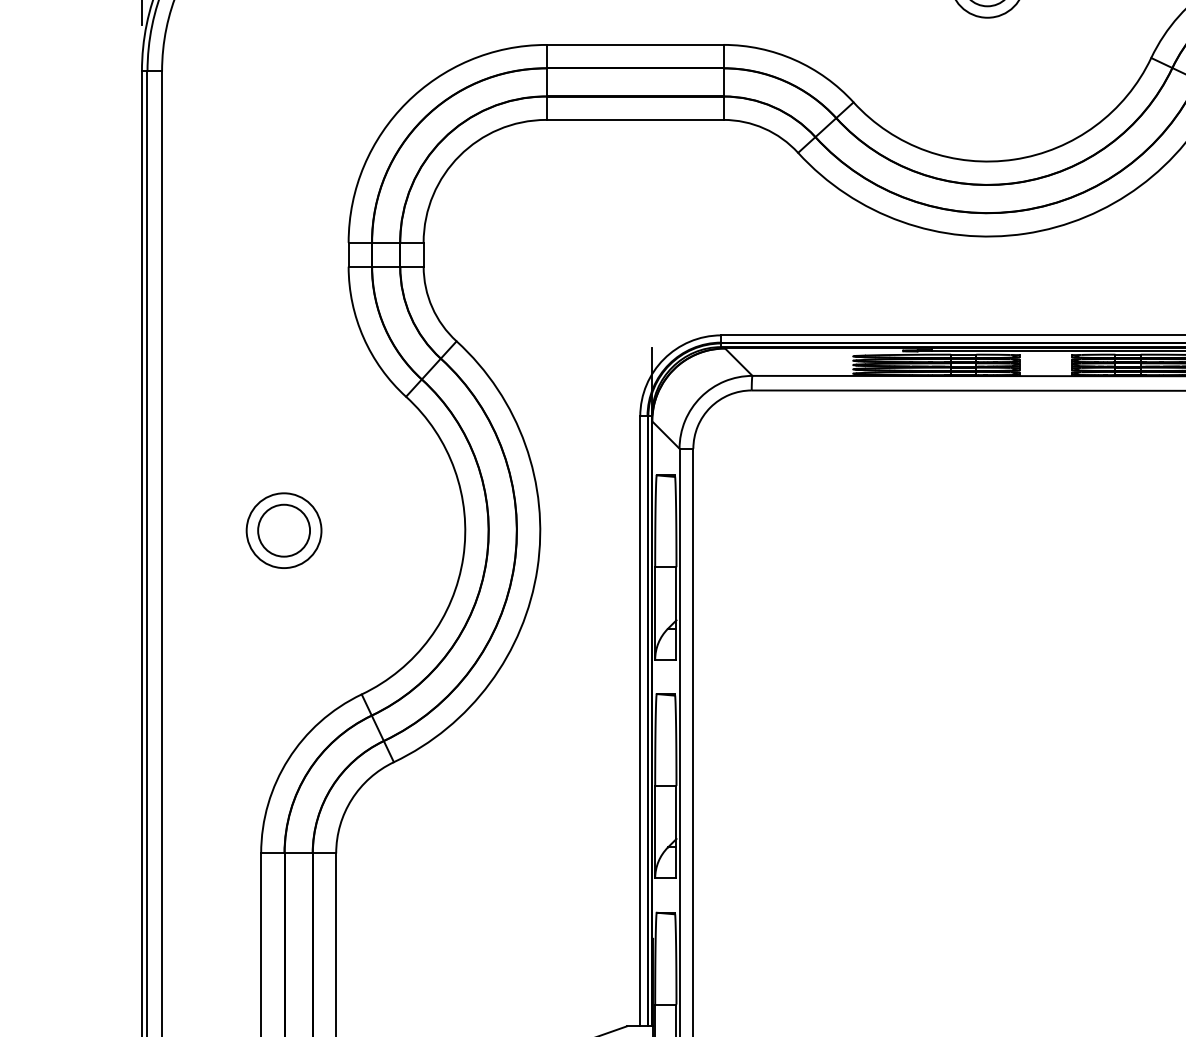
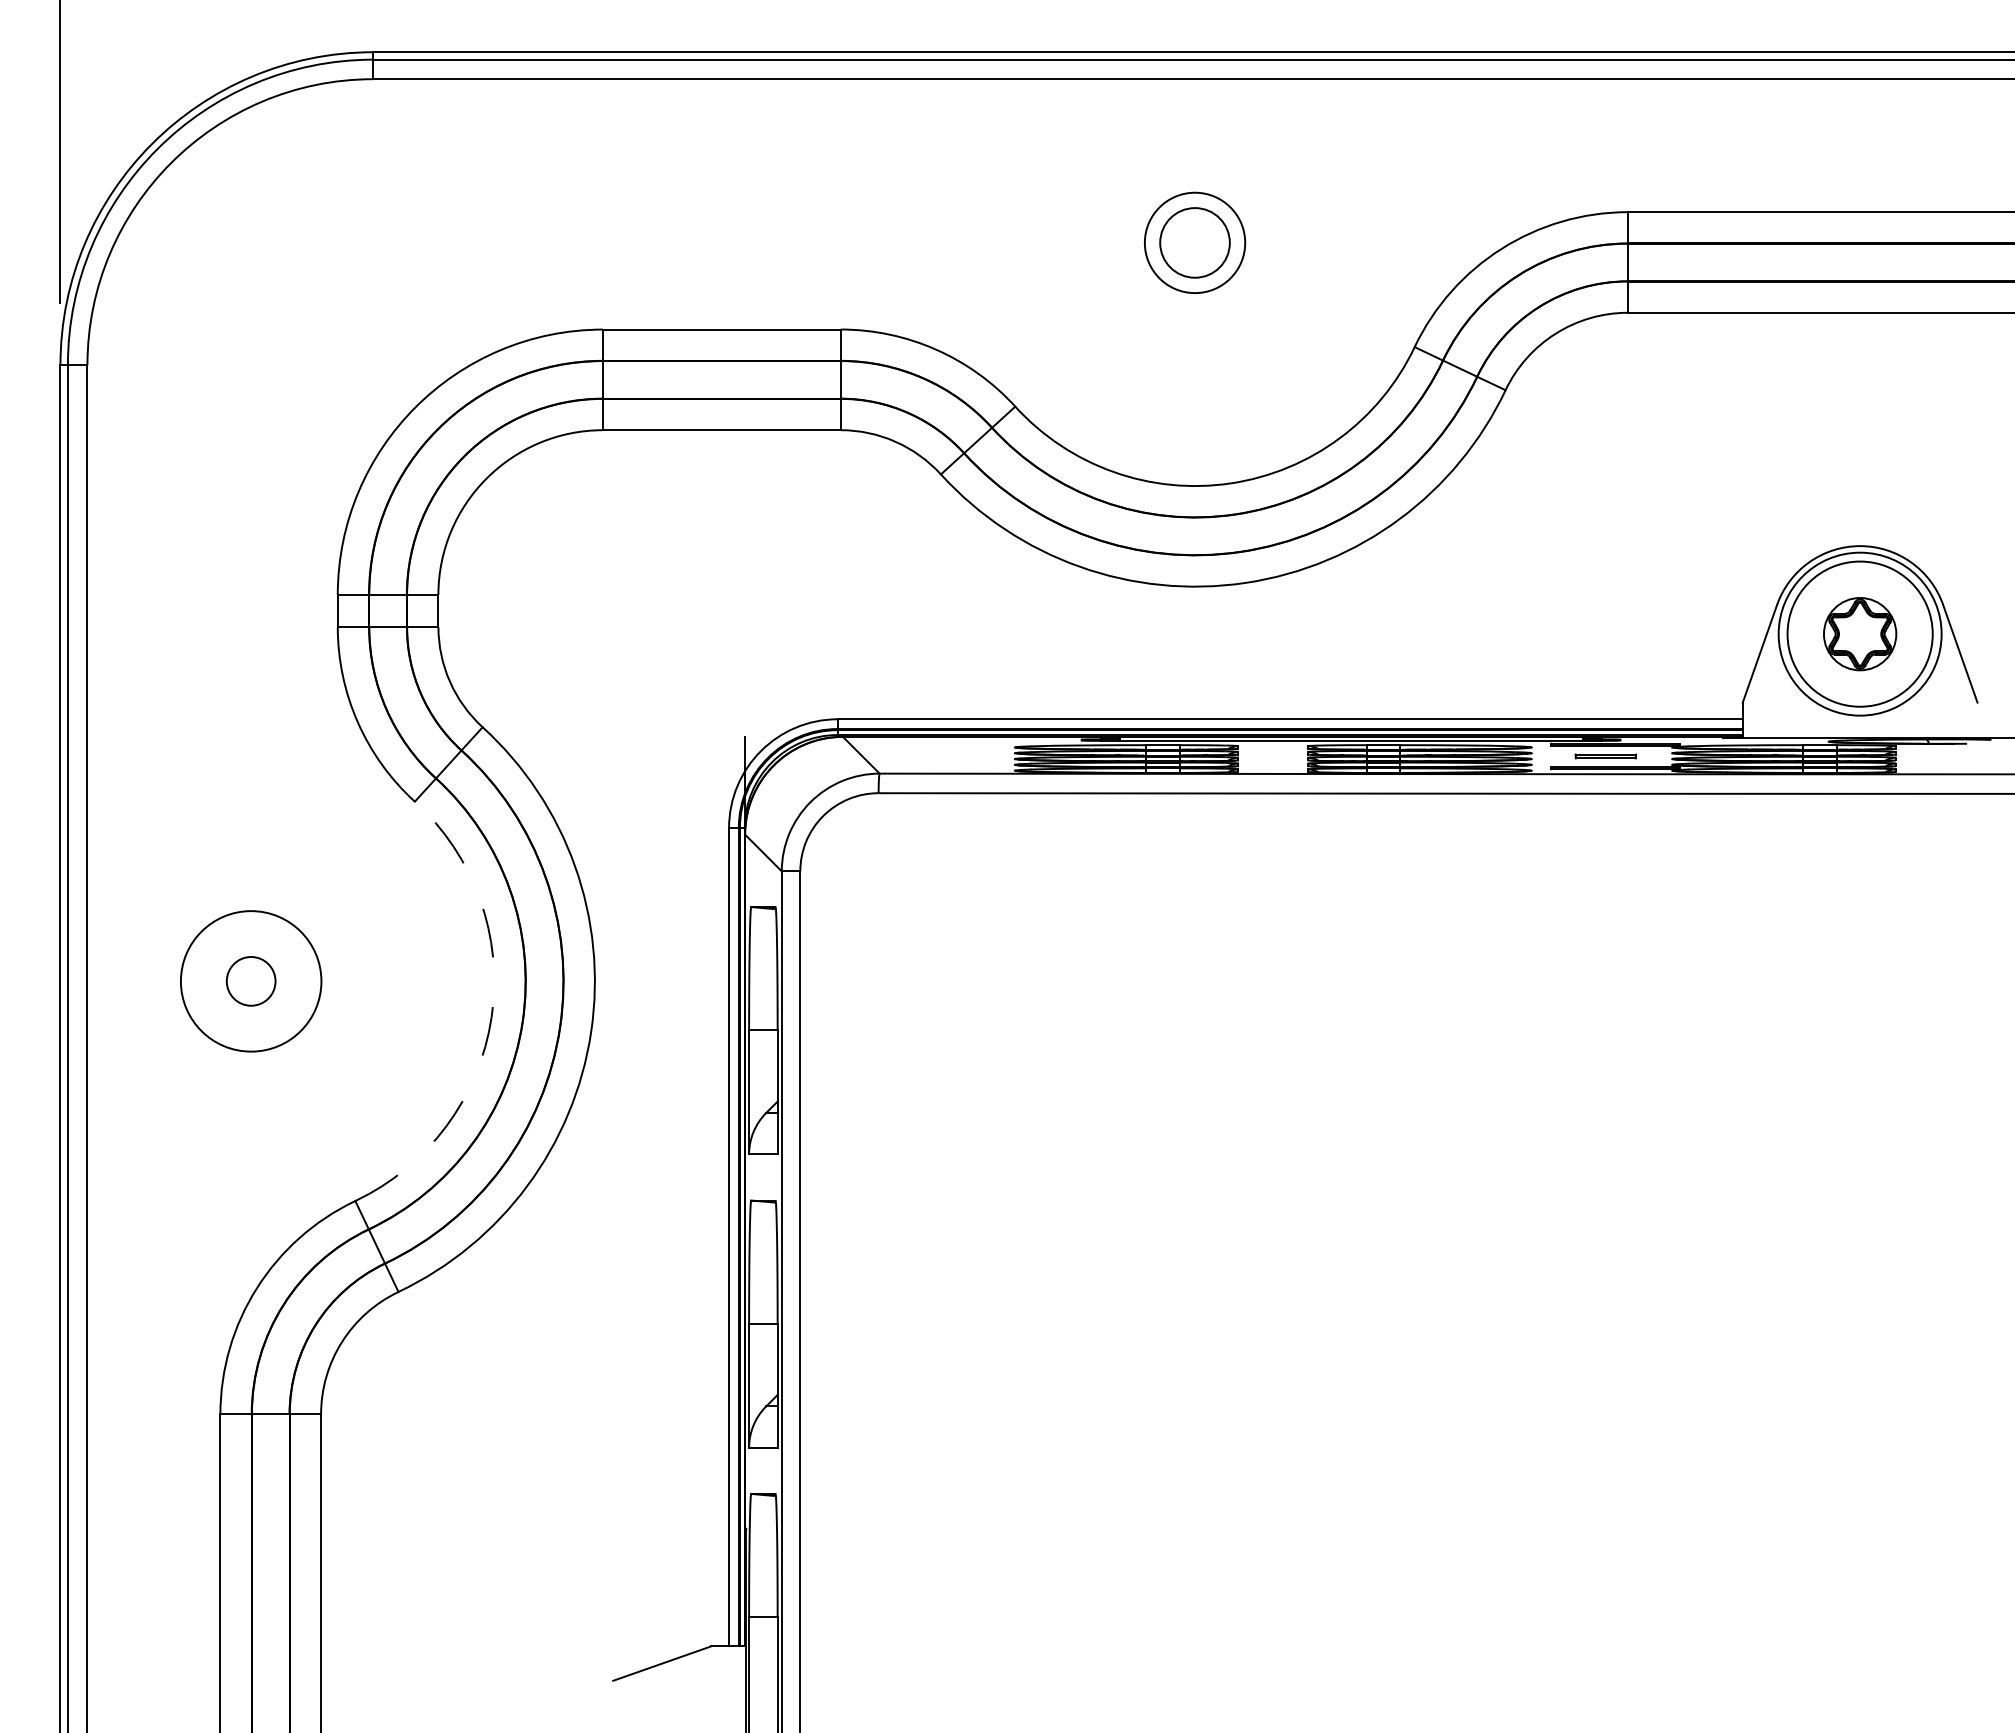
circle: (284, 530) -> (251, 981), size x0.7
circle: (284, 530) -> (251, 981), size x1.4
arc: (463, 557) -> (491, 1017), solid -> dashed

